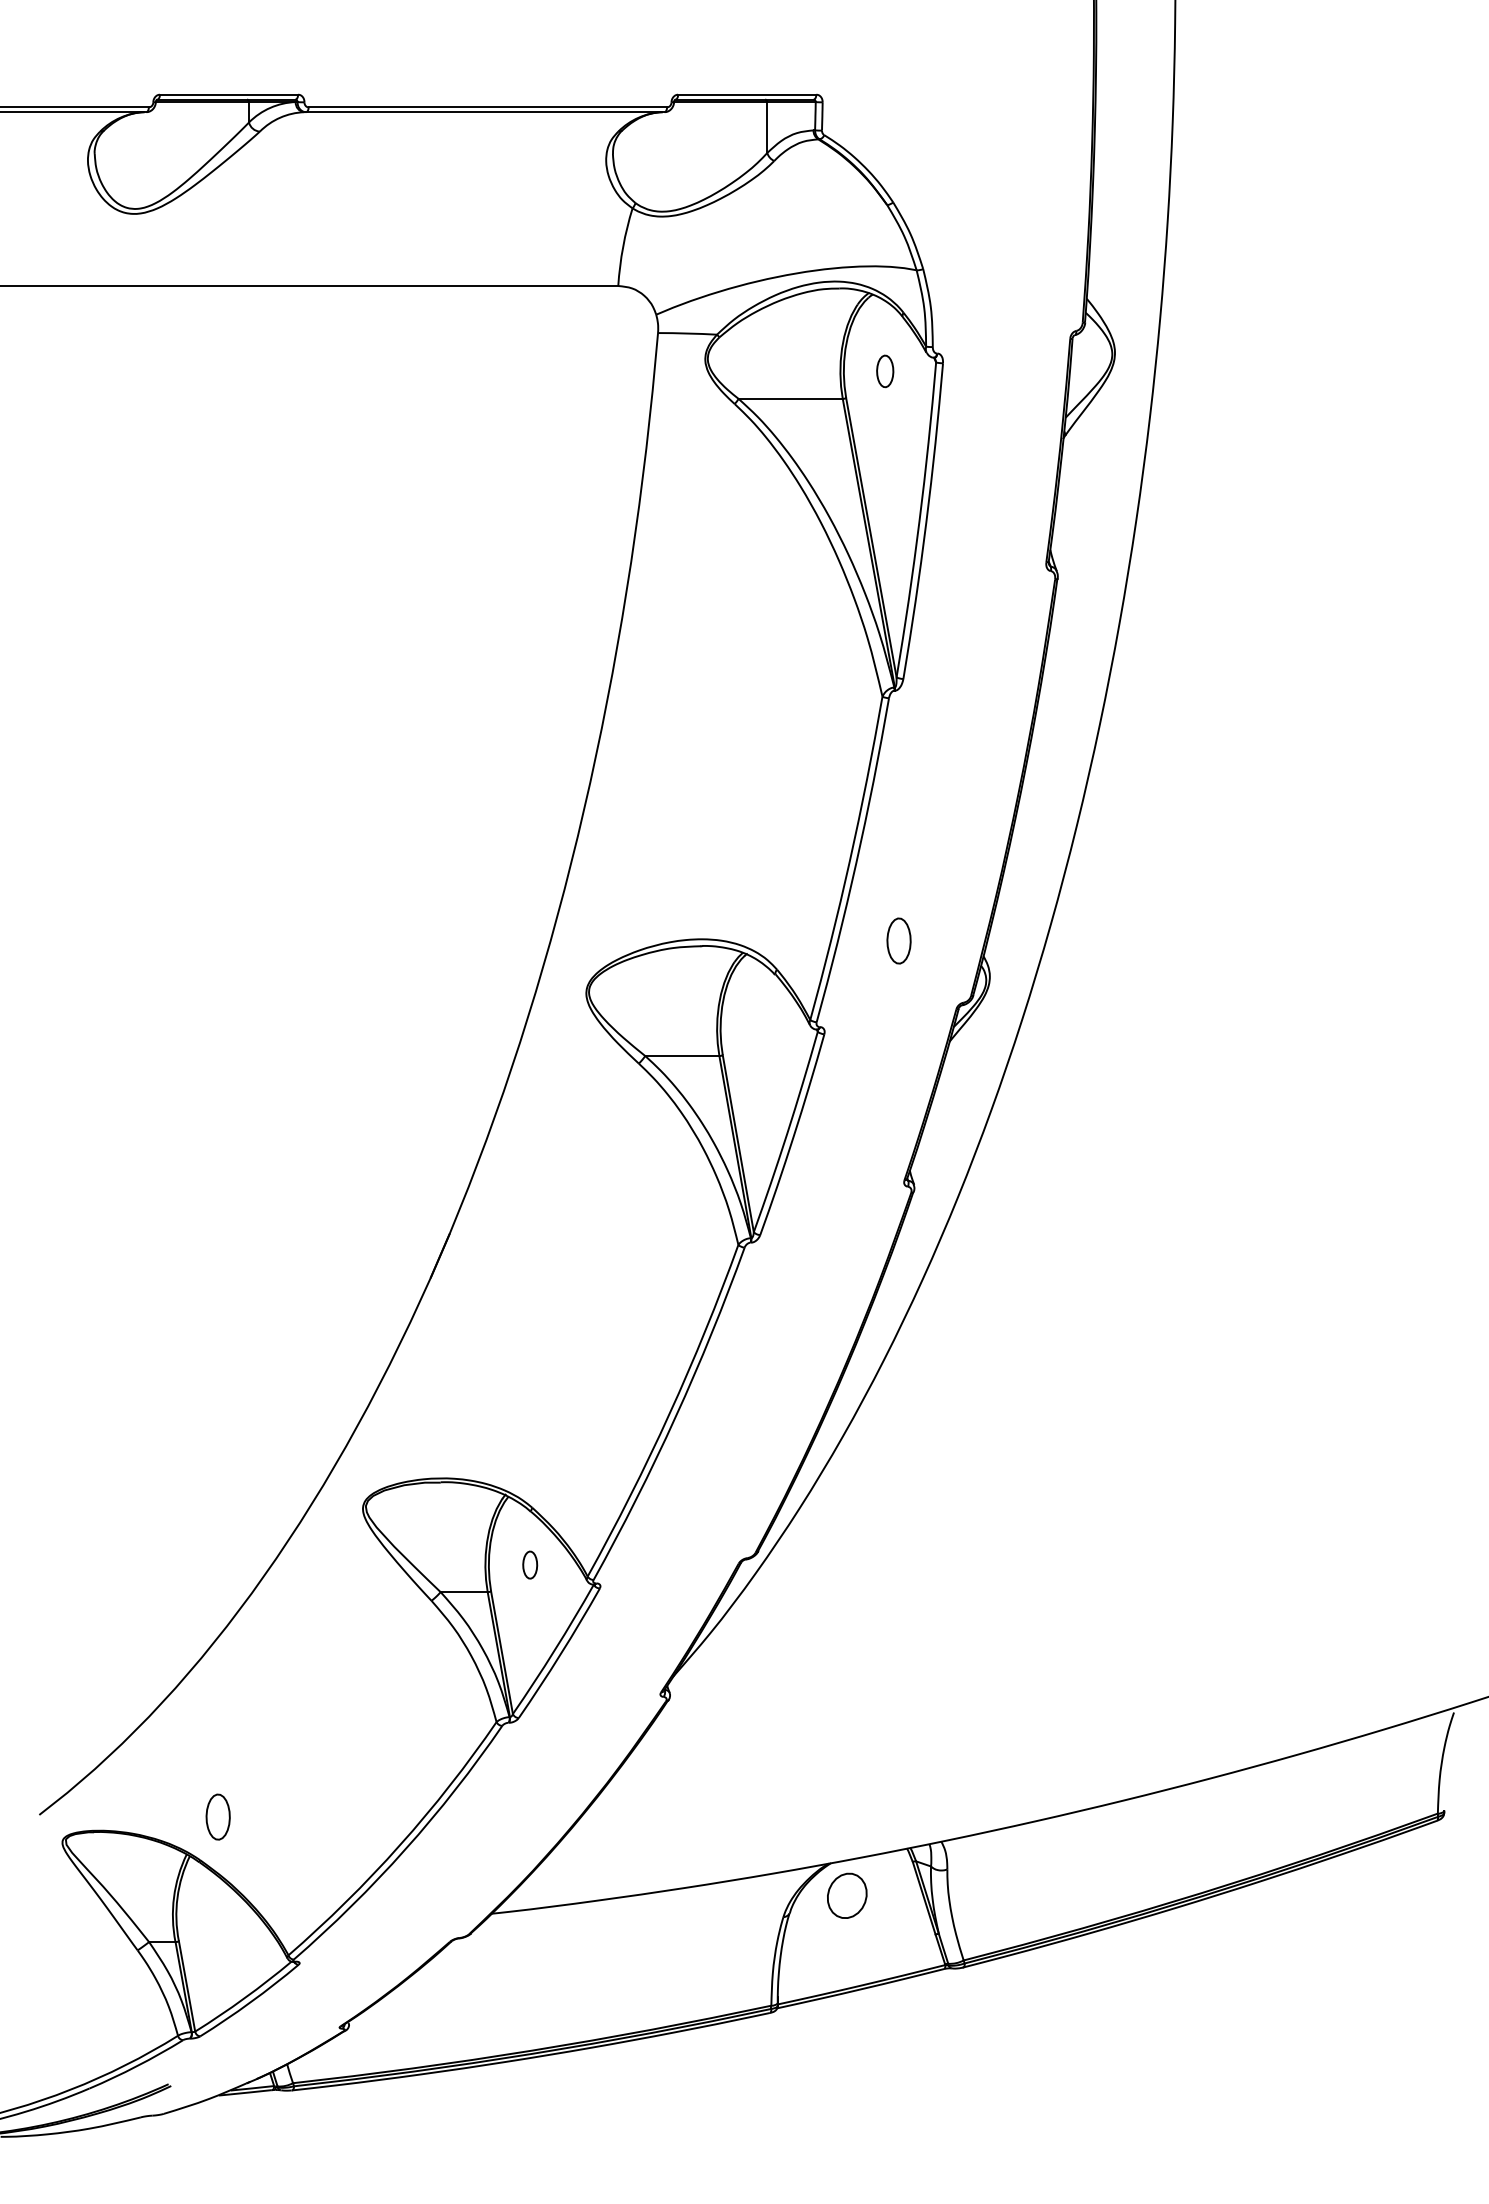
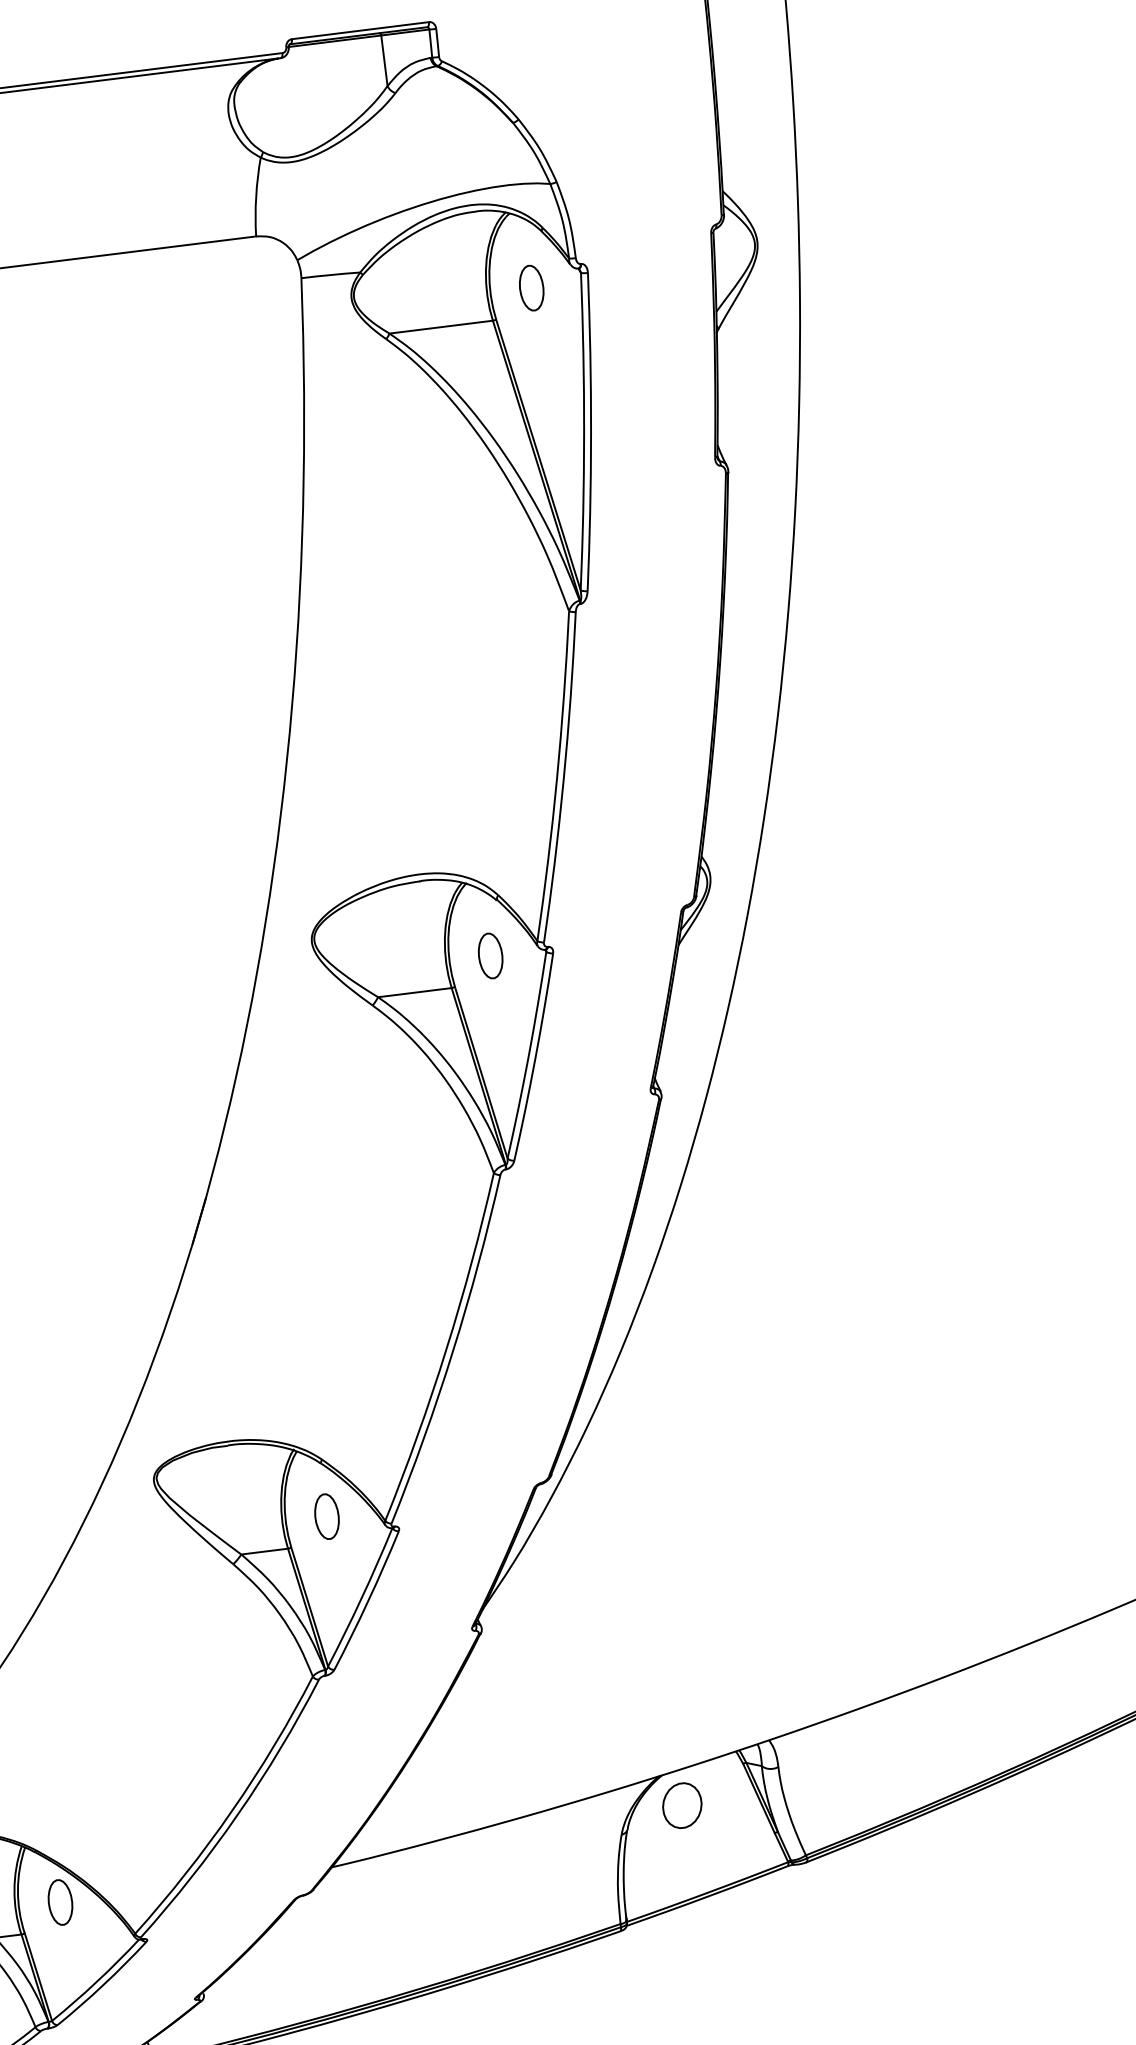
part: (884, 371) -> (530, 288), size x1.43
part: (898, 940) -> (490, 955), moved
part: (529, 1564) -> (326, 1516), size x1.67
part: (217, 1816) -> (59, 1901), moved

